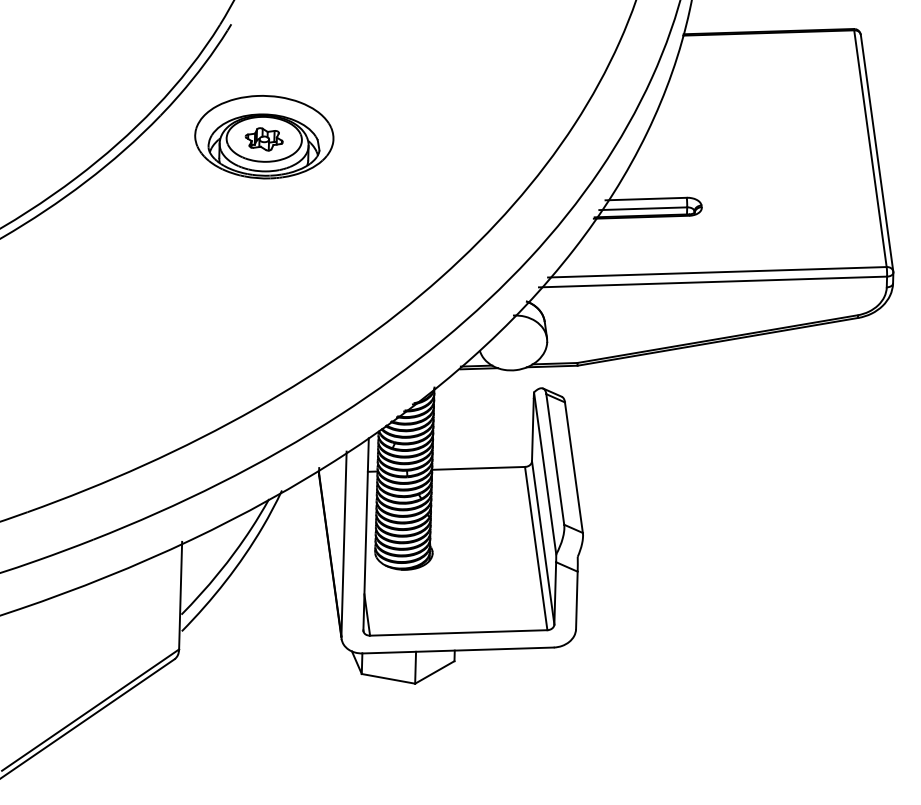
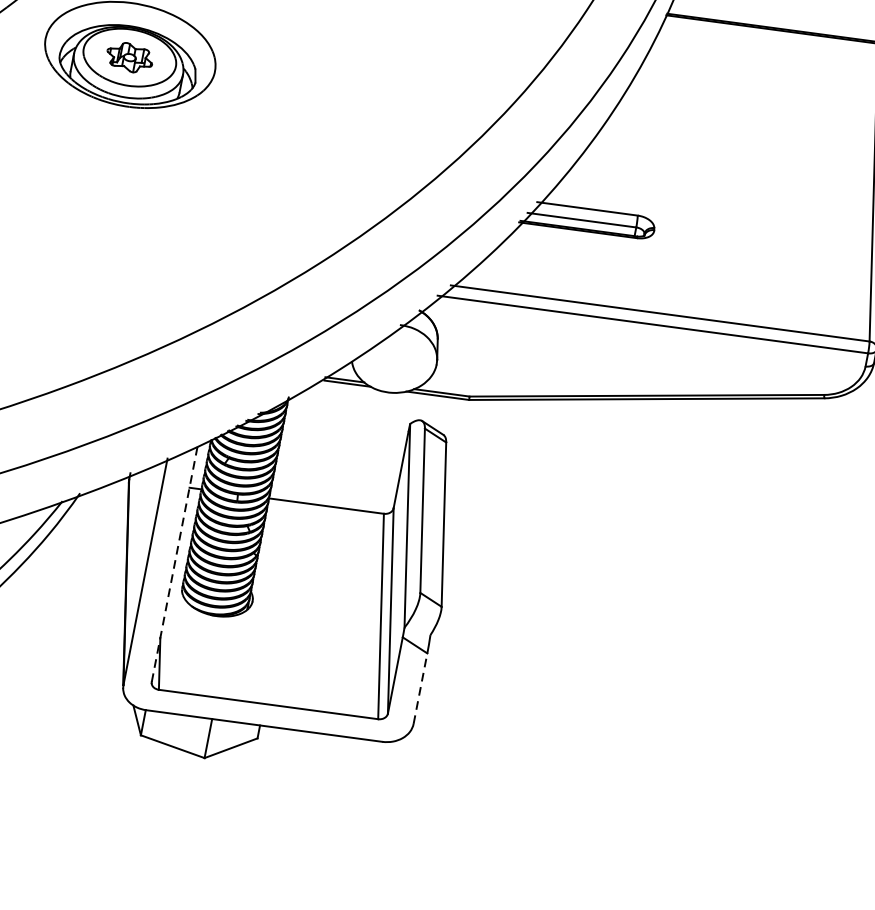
line: (366, 533) -> (175, 563), solid -> dashed
line: (576, 600) -> (420, 688), solid -> dashed

